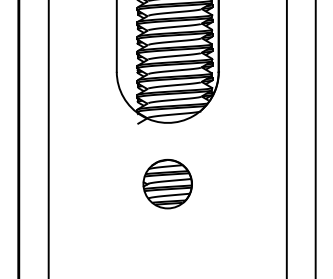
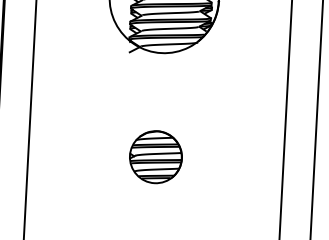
part: (167, 184) -> (155, 157), moved

